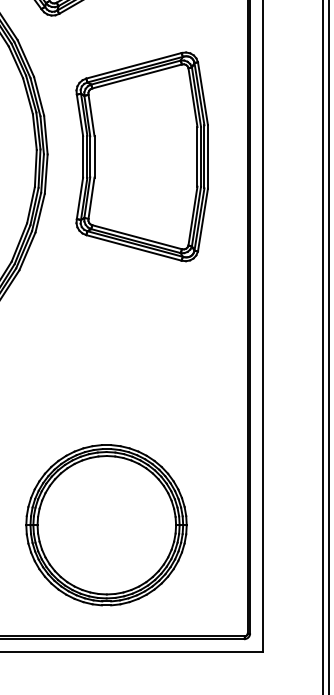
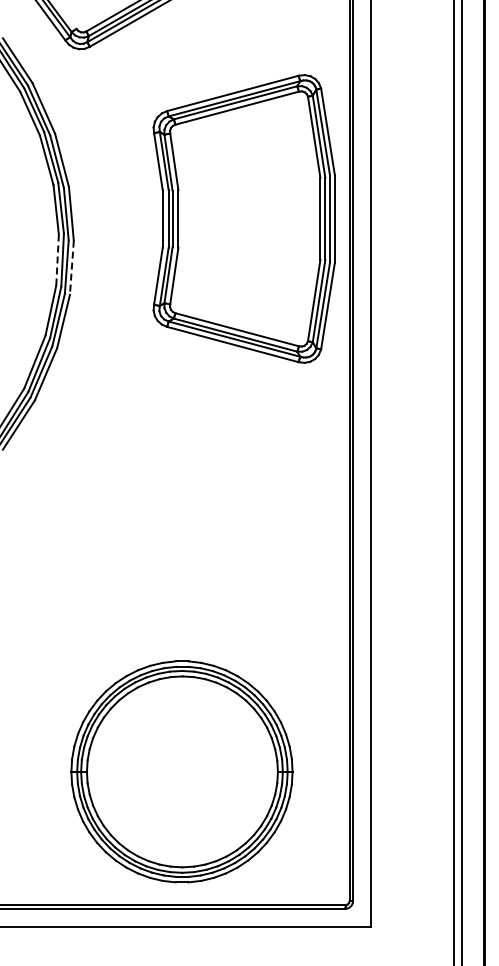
part: (141, 156) -> (243, 218), moved
line: (35, 168) -> (57, 260), solid -> dashed
line: (45, 174) -> (71, 268), solid -> dashed
part: (106, 524) -> (181, 771), moved

